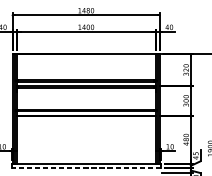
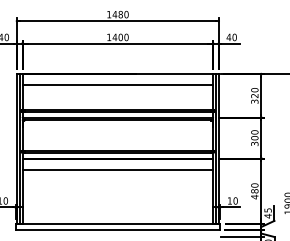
line: (85, 62) -> (117, 85), added
line: (85, 123) -> (117, 169), added
line: (85, 168) -> (117, 230), dashed -> solid

